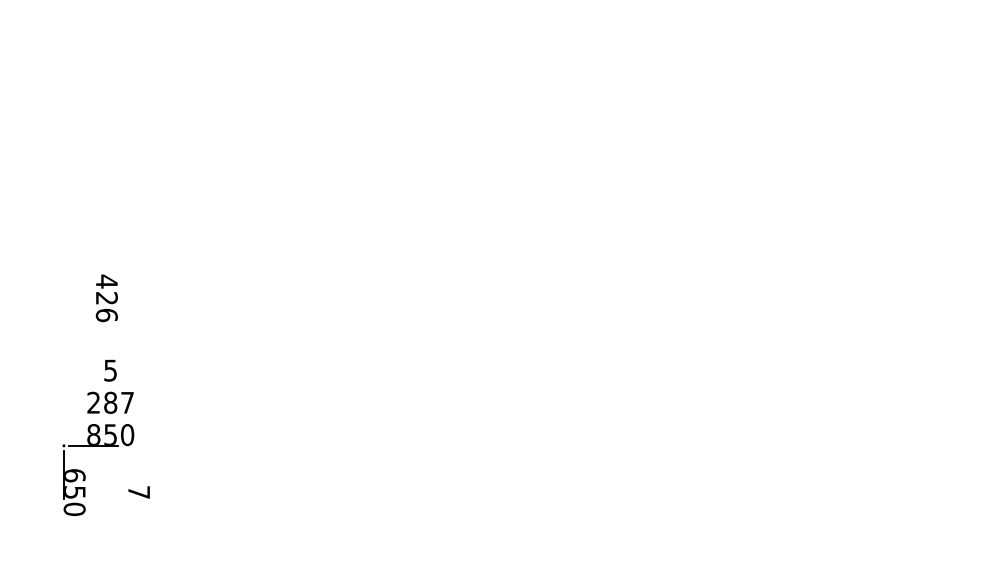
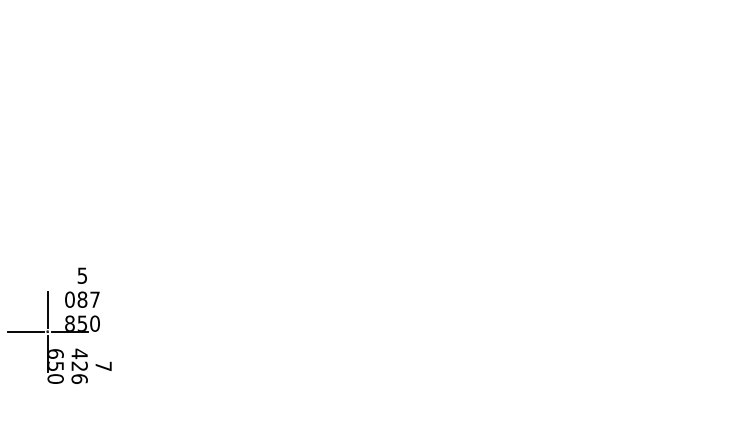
text: (106, 298) -> (79, 366), moved
text: (93, 402) -> (69, 299), 287 -> 087
line: (63, 416) -> (47, 309), added
line: (34, 445) -> (25, 331), added

